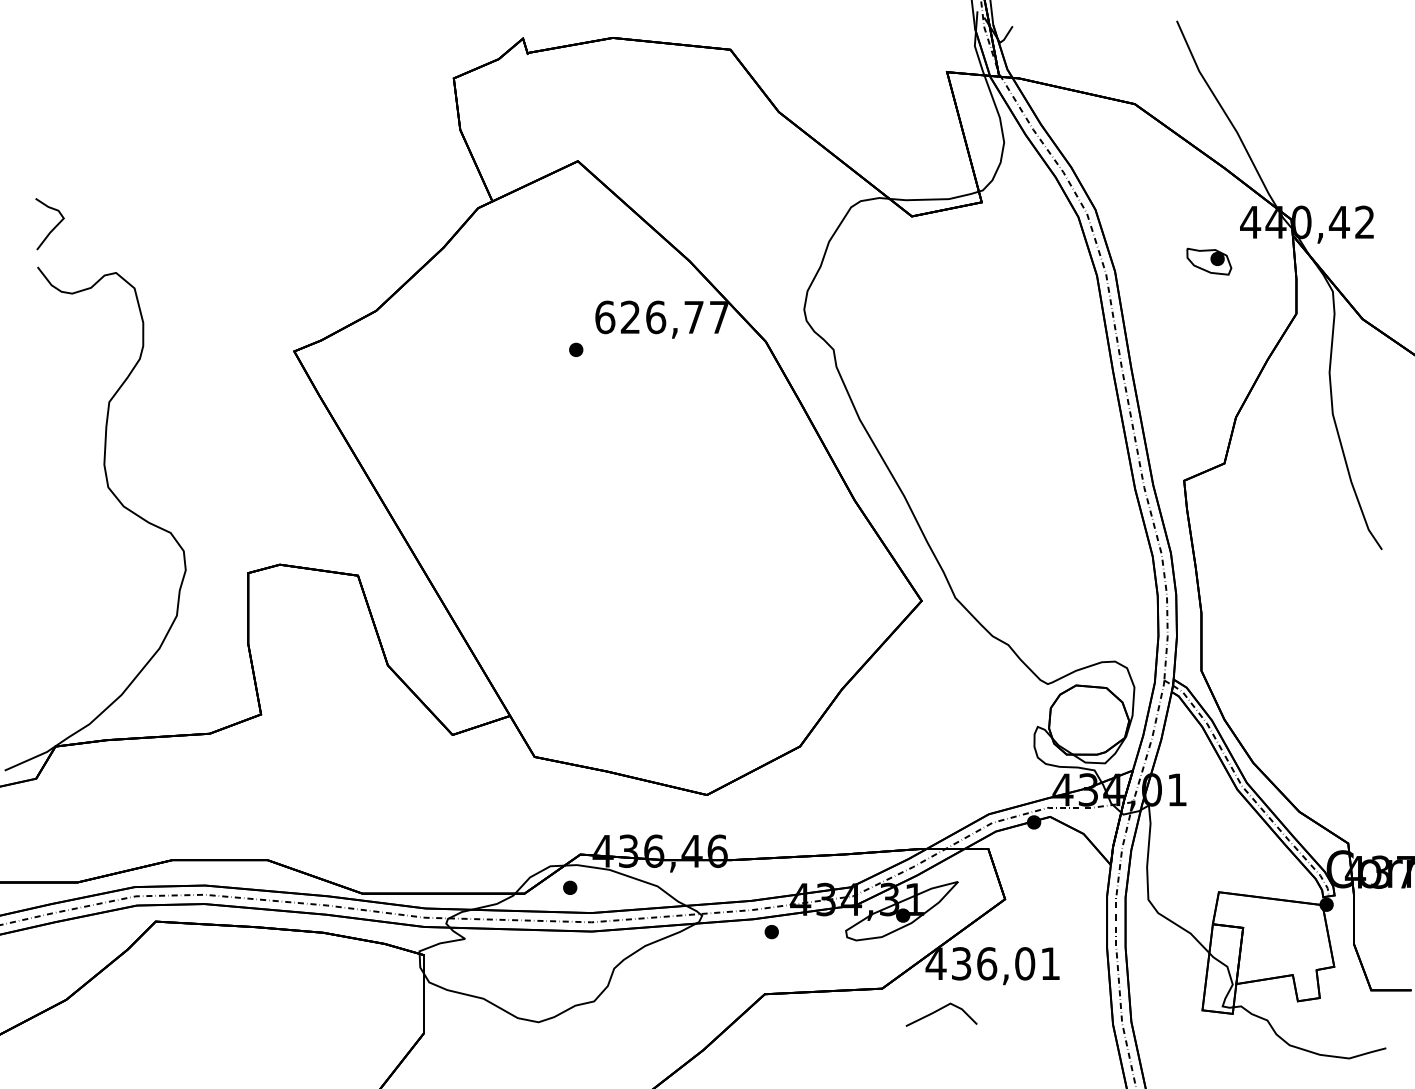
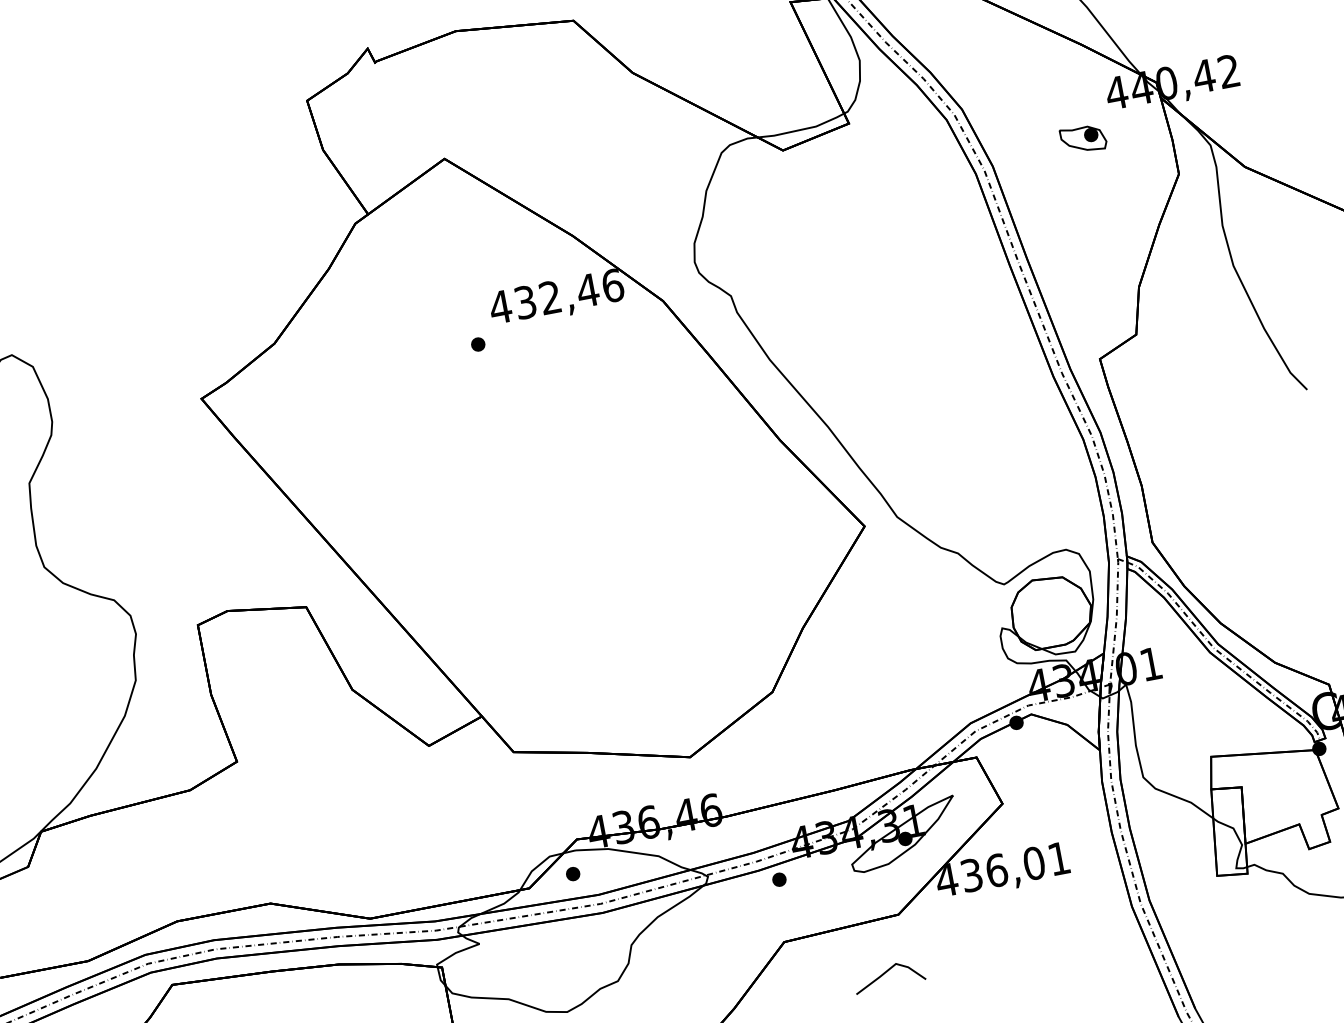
text: (661, 317) -> (555, 296), 626,77 -> 432,46
line: (938, 1011) -> (885, 973), moved

